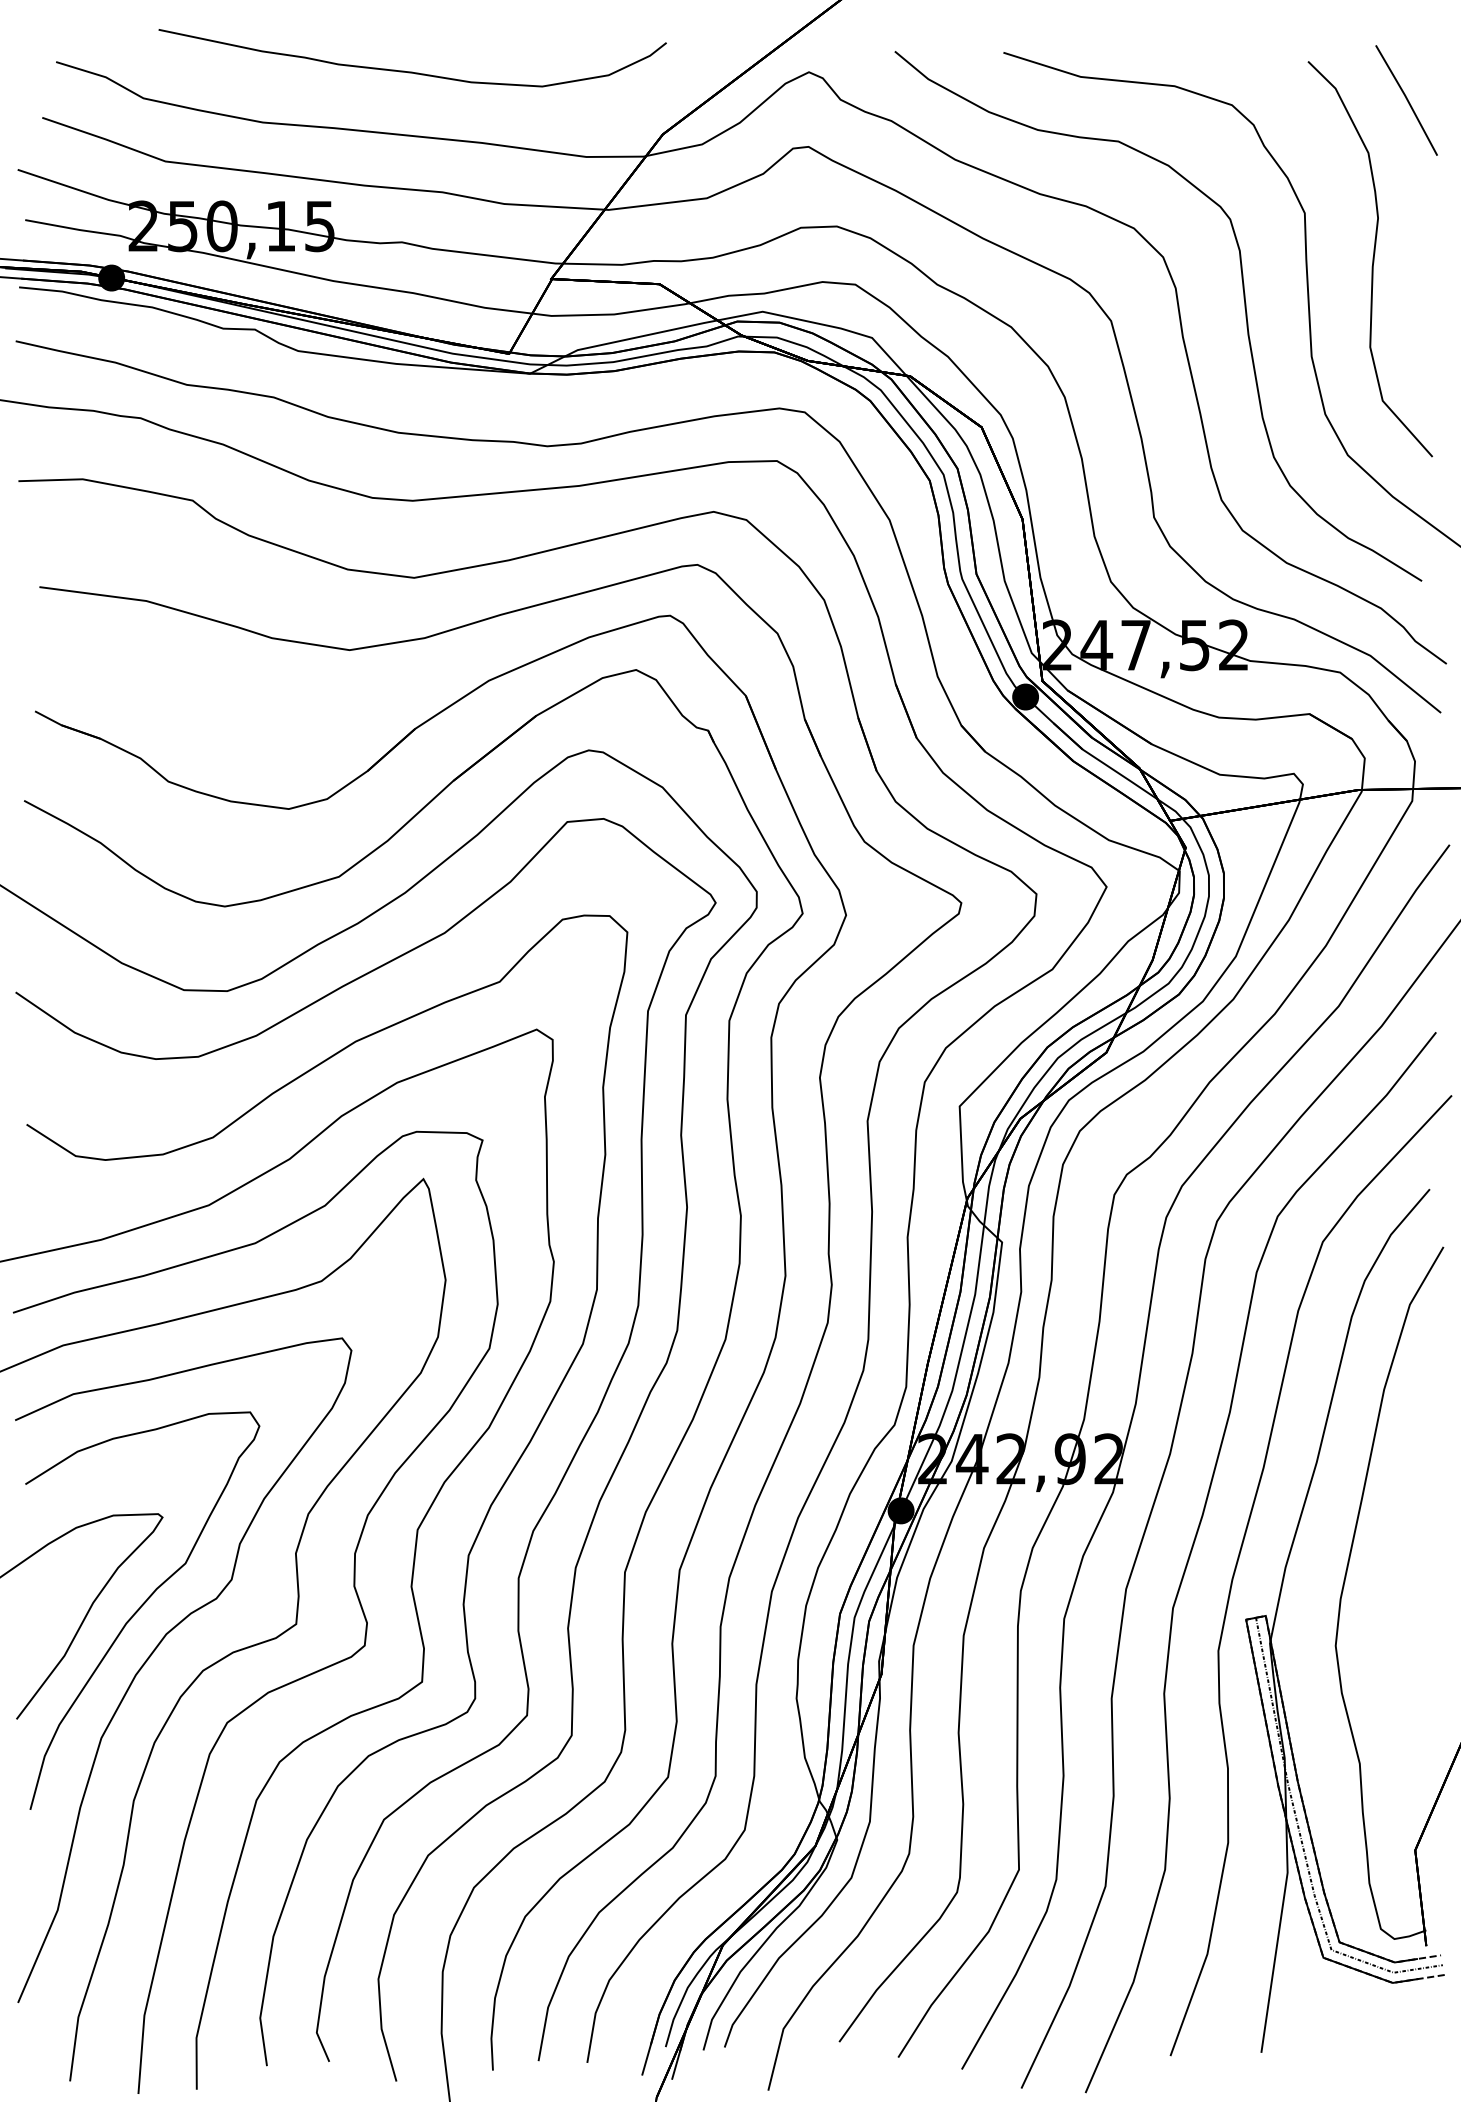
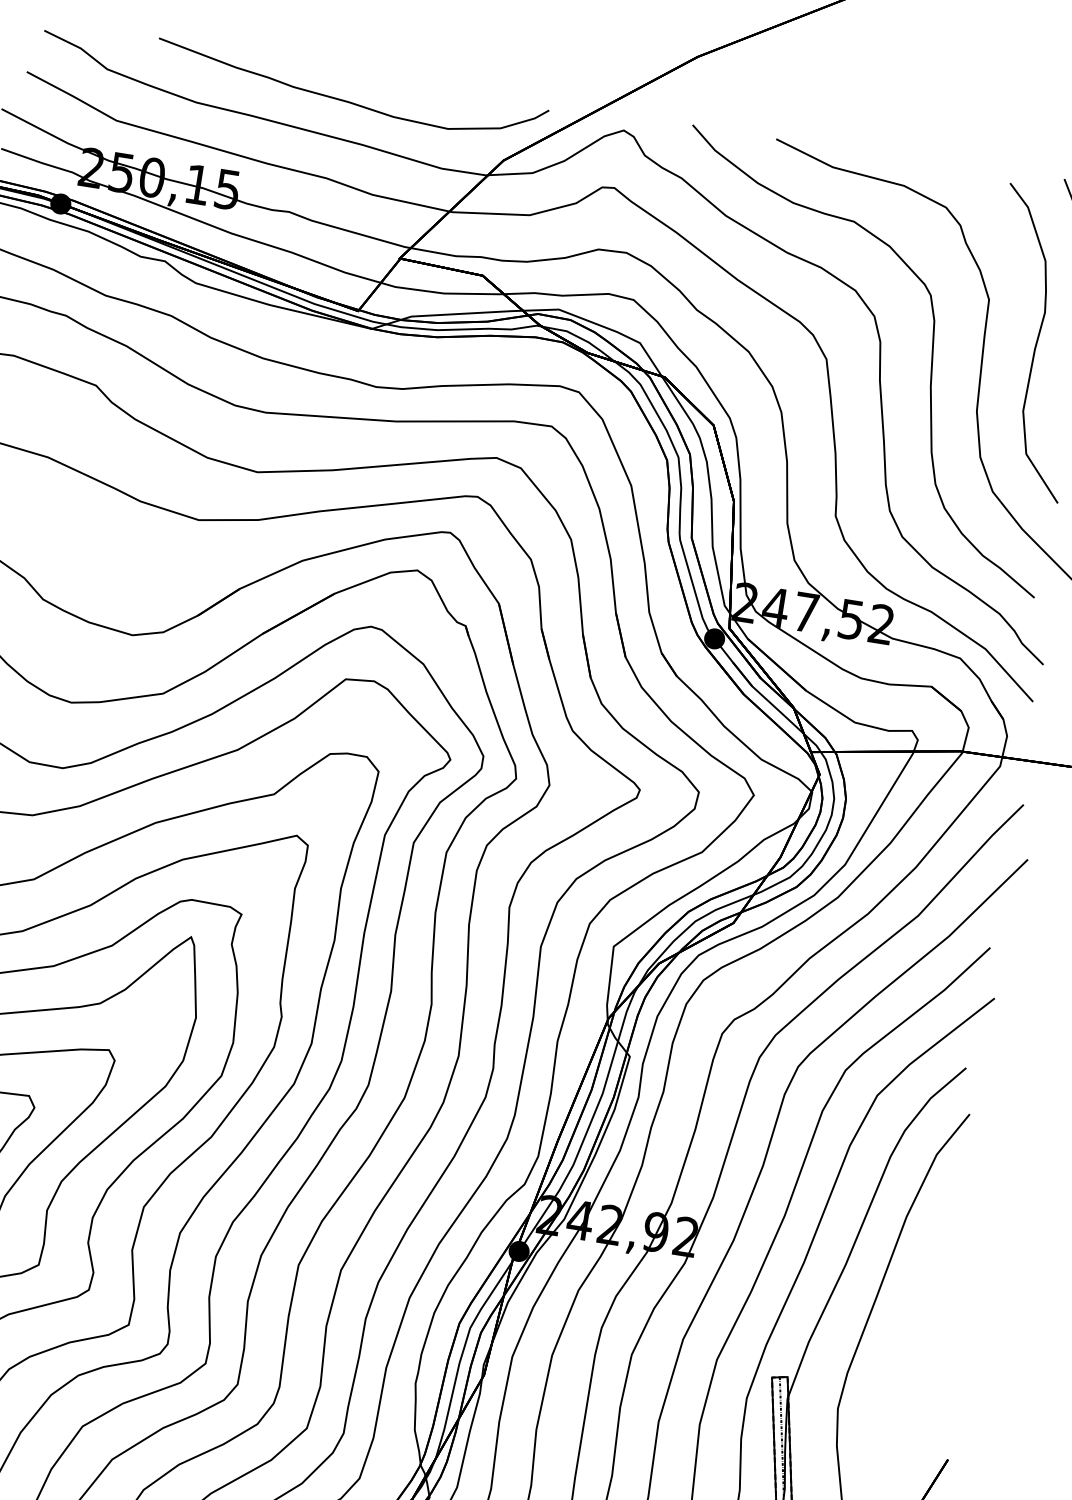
curve: (412, 71) -> (349, 101), moved

